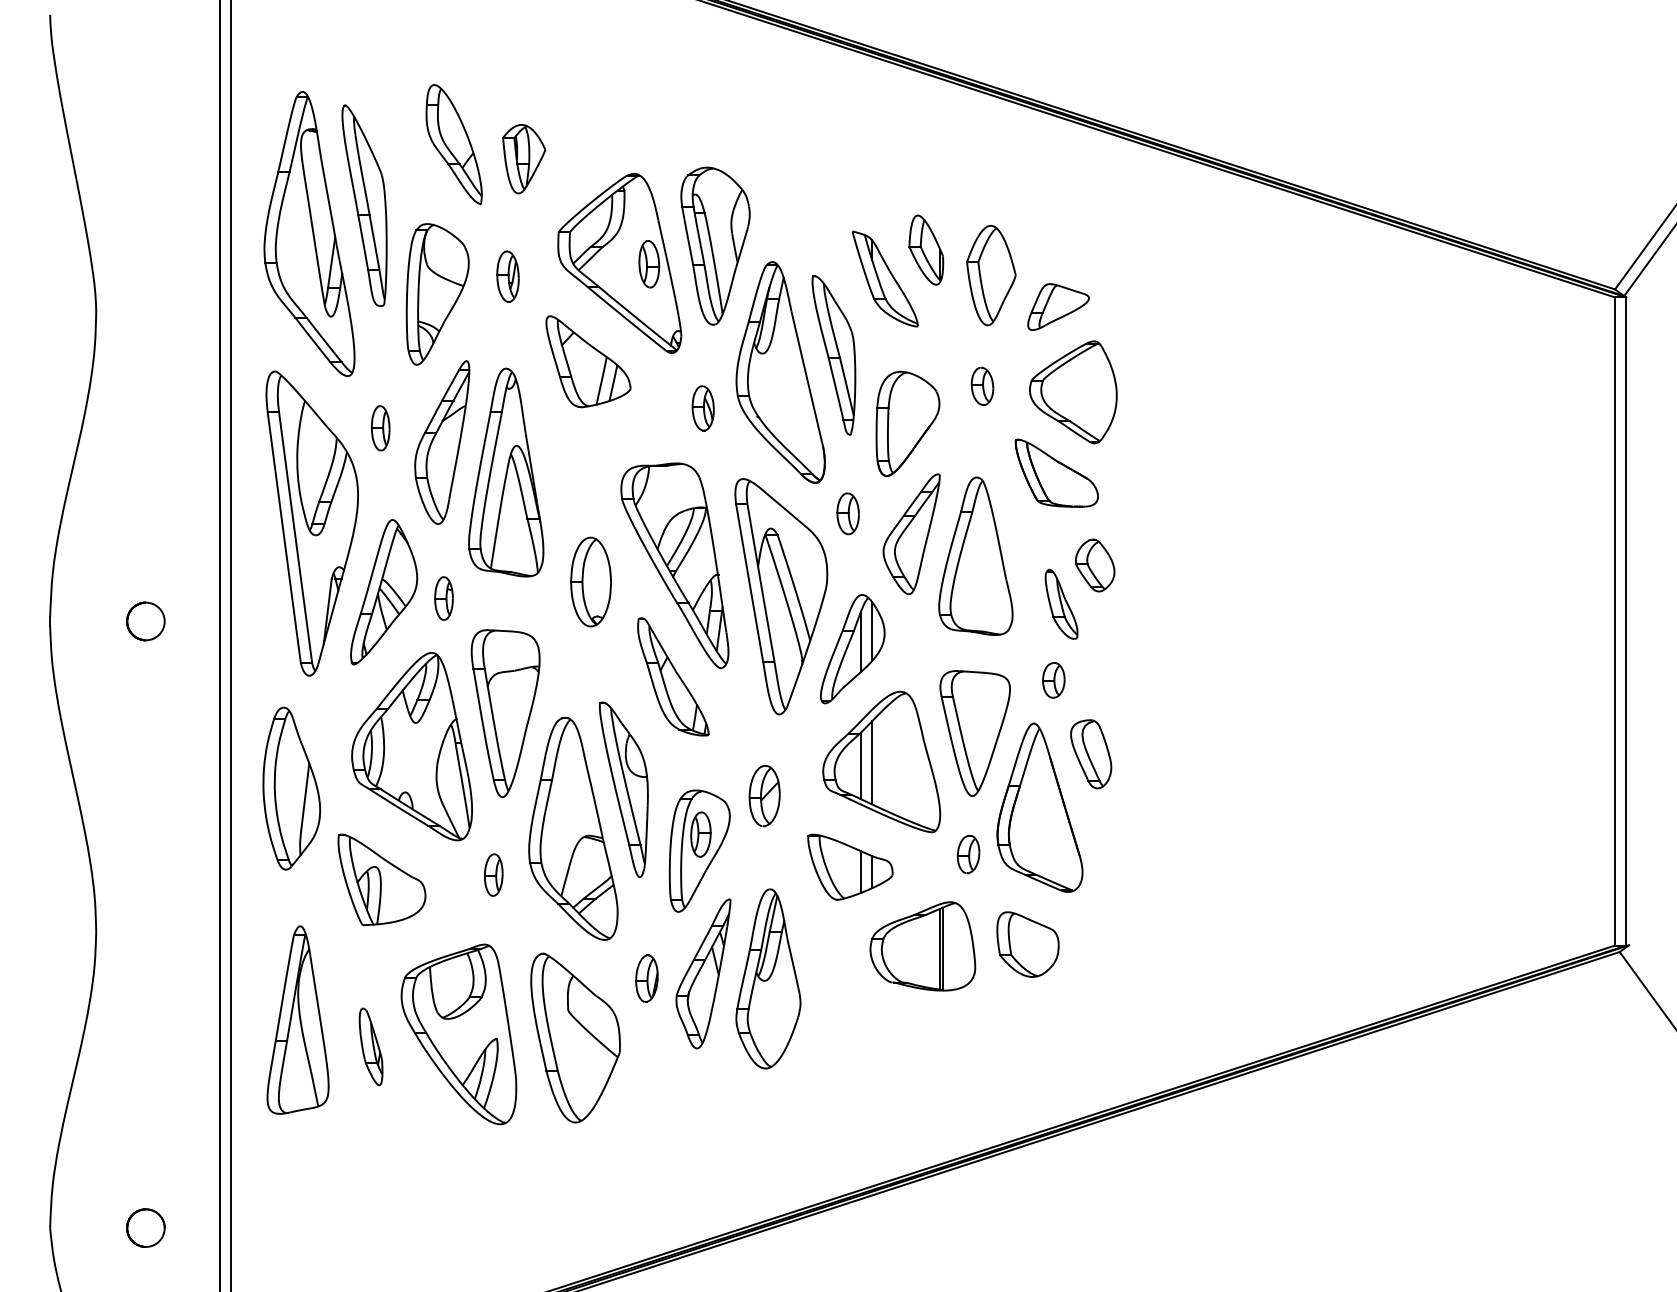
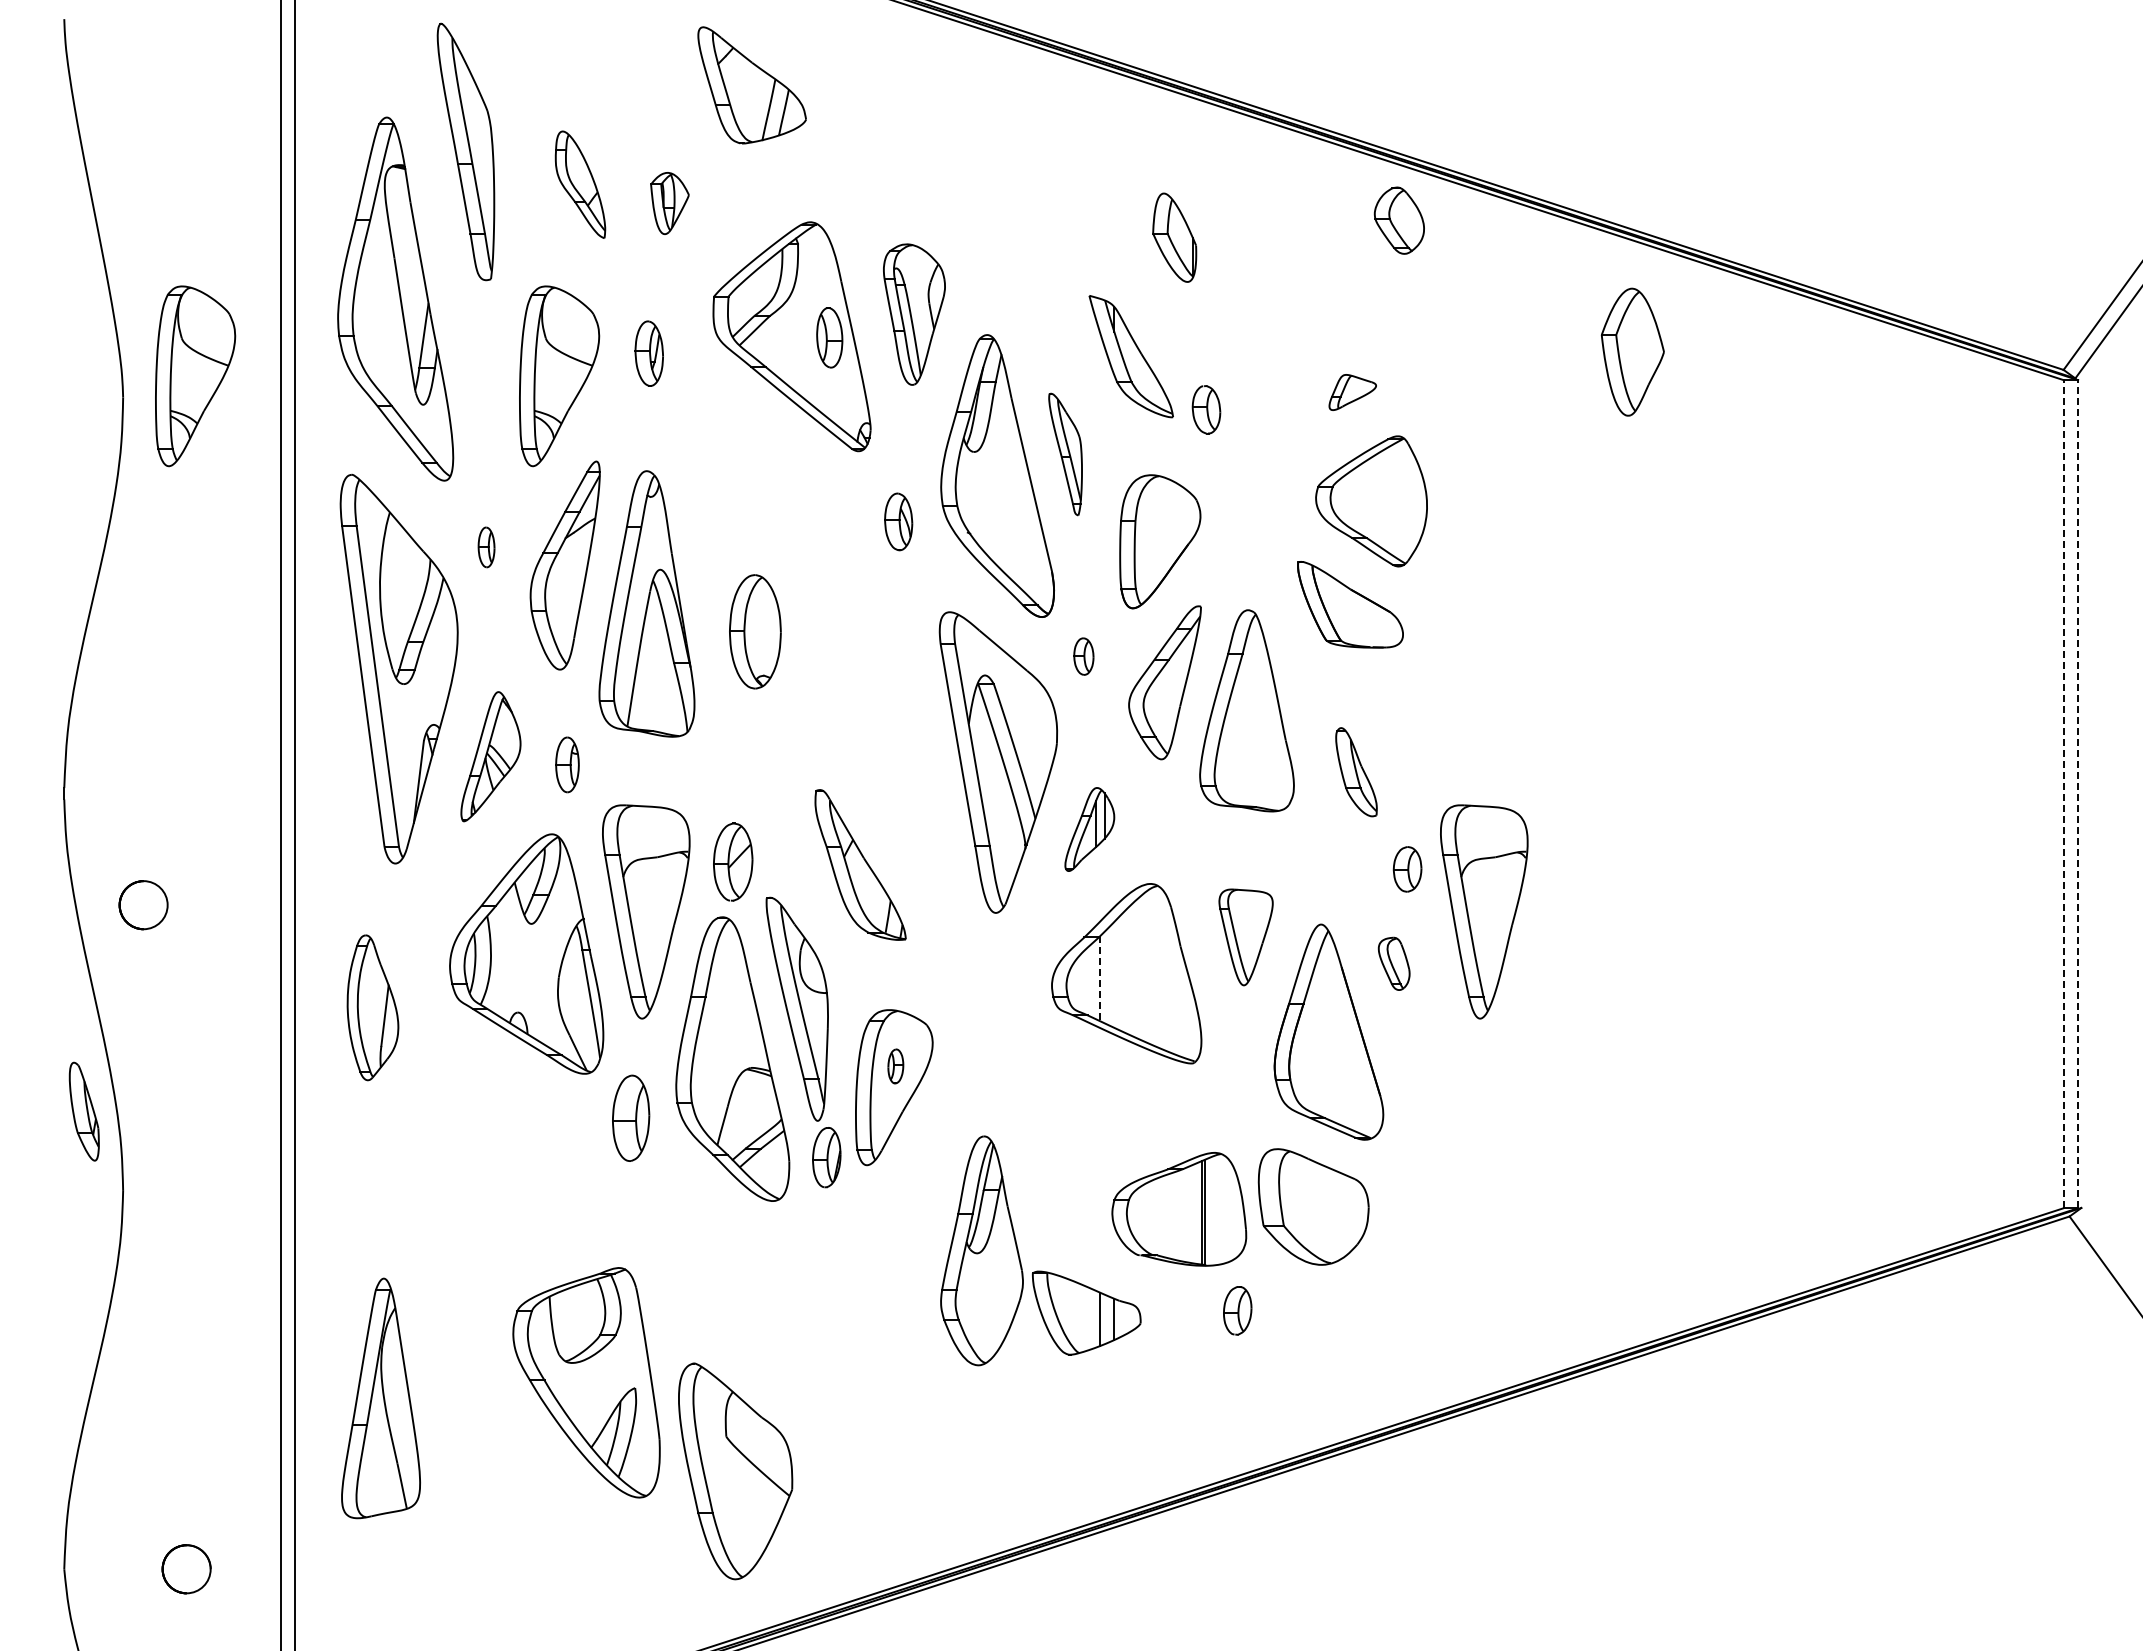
part: (454, 144) -> (580, 184), size x0.7
part: (523, 159) -> (669, 203), size x0.7
part: (364, 205) -> (465, 151), moved
part: (715, 246) -> (914, 314), size x0.7
part: (926, 249) -> (1174, 237), moved
part: (991, 275) -> (1632, 351), moved
part: (152, 294) -> (195, 376), added
part: (1058, 307) -> (1352, 392), size x0.6
part: (833, 355) -> (1065, 454), size x0.6
part: (588, 361) -> (751, 85), moved
part: (982, 386) -> (1206, 409), moved
part: (380, 428) -> (486, 547), size x0.7
part: (847, 513) -> (1083, 656), size x0.7
part: (674, 565) -> (862, 722), removed
part: (1094, 565) -> (1398, 220), moved
part: (591, 581) -> (755, 631), moved
part: (383, 591) -> (490, 756), size x0.7
line: (1614, 620) -> (2063, 793), solid -> dashed
line: (1626, 620) -> (2078, 793), solid -> dashed
circle: (145, 621) -> (143, 905), moved
part: (852, 649) -> (1089, 829), size x0.6
part: (1053, 680) -> (1407, 869), moved
part: (1161, 713) -> (1484, 911), added
part: (974, 733) -> (1245, 937), size x0.6
part: (1090, 754) -> (1393, 963), size x0.6
line: (872, 762) -> (1114, 974), removed
line: (861, 766) -> (1100, 979), solid -> dashed
part: (291, 788) -> (372, 1007), size x0.7
part: (764, 795) -> (733, 861), moved
part: (700, 834) -> (895, 1066), size x0.6
part: (968, 854) -> (1237, 1310), moved
part: (850, 866) -> (1086, 1312), moved
part: (493, 874) -> (630, 1117), size x1.6
part: (381, 880) -> (487, 1124), removed
part: (1027, 944) -> (1313, 1206), size x1.4
part: (703, 973) -> (898, 1244), removed
part: (646, 978) -> (826, 1157), moved
part: (297, 1020) -> (380, 1398), moved
part: (458, 1034) -> (586, 1382), moved
part: (575, 1038) -> (735, 1471), moved
part: (370, 1046) -> (83, 1111), moved

